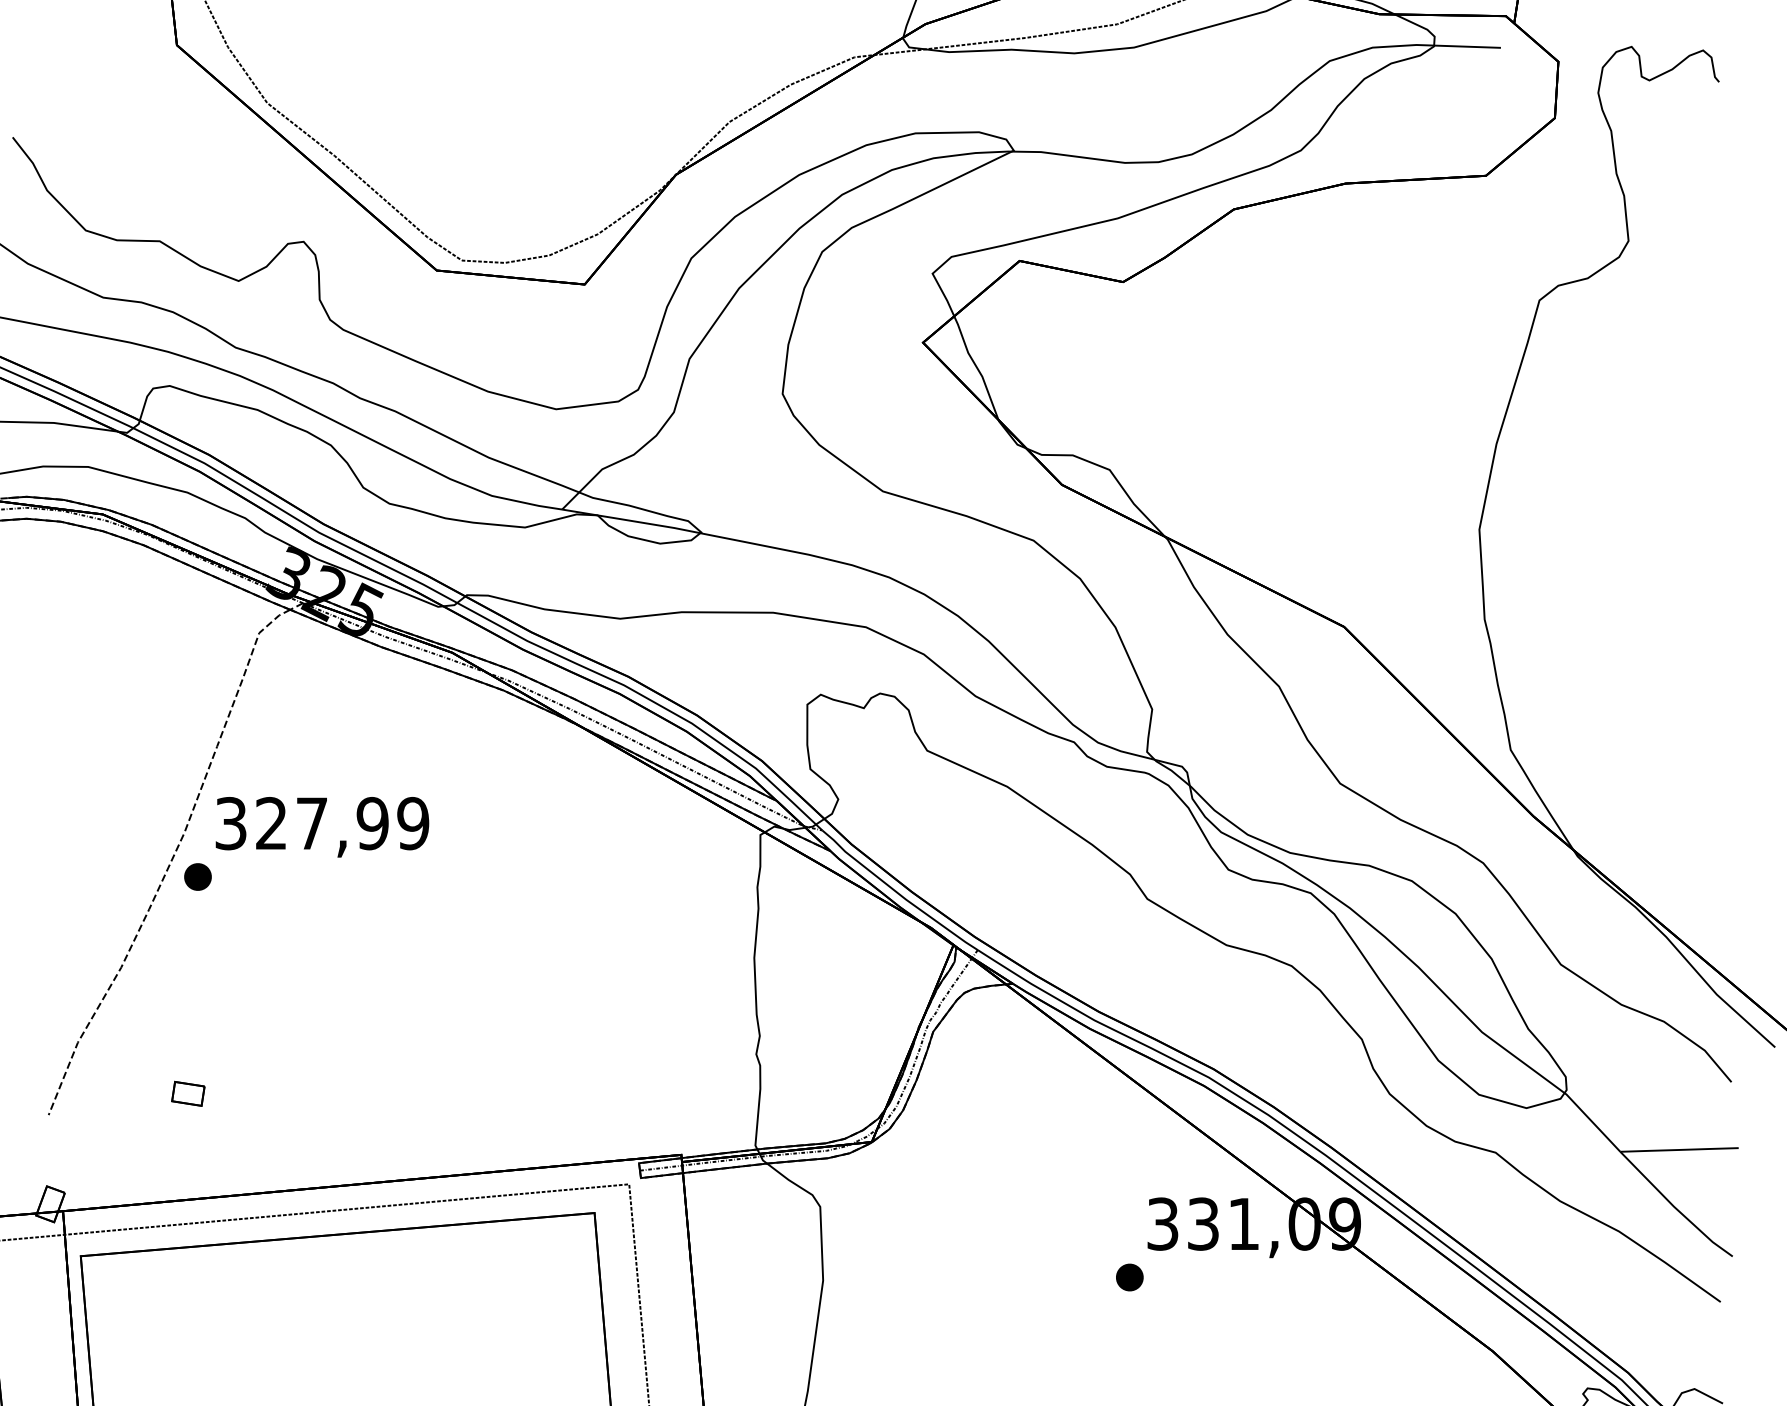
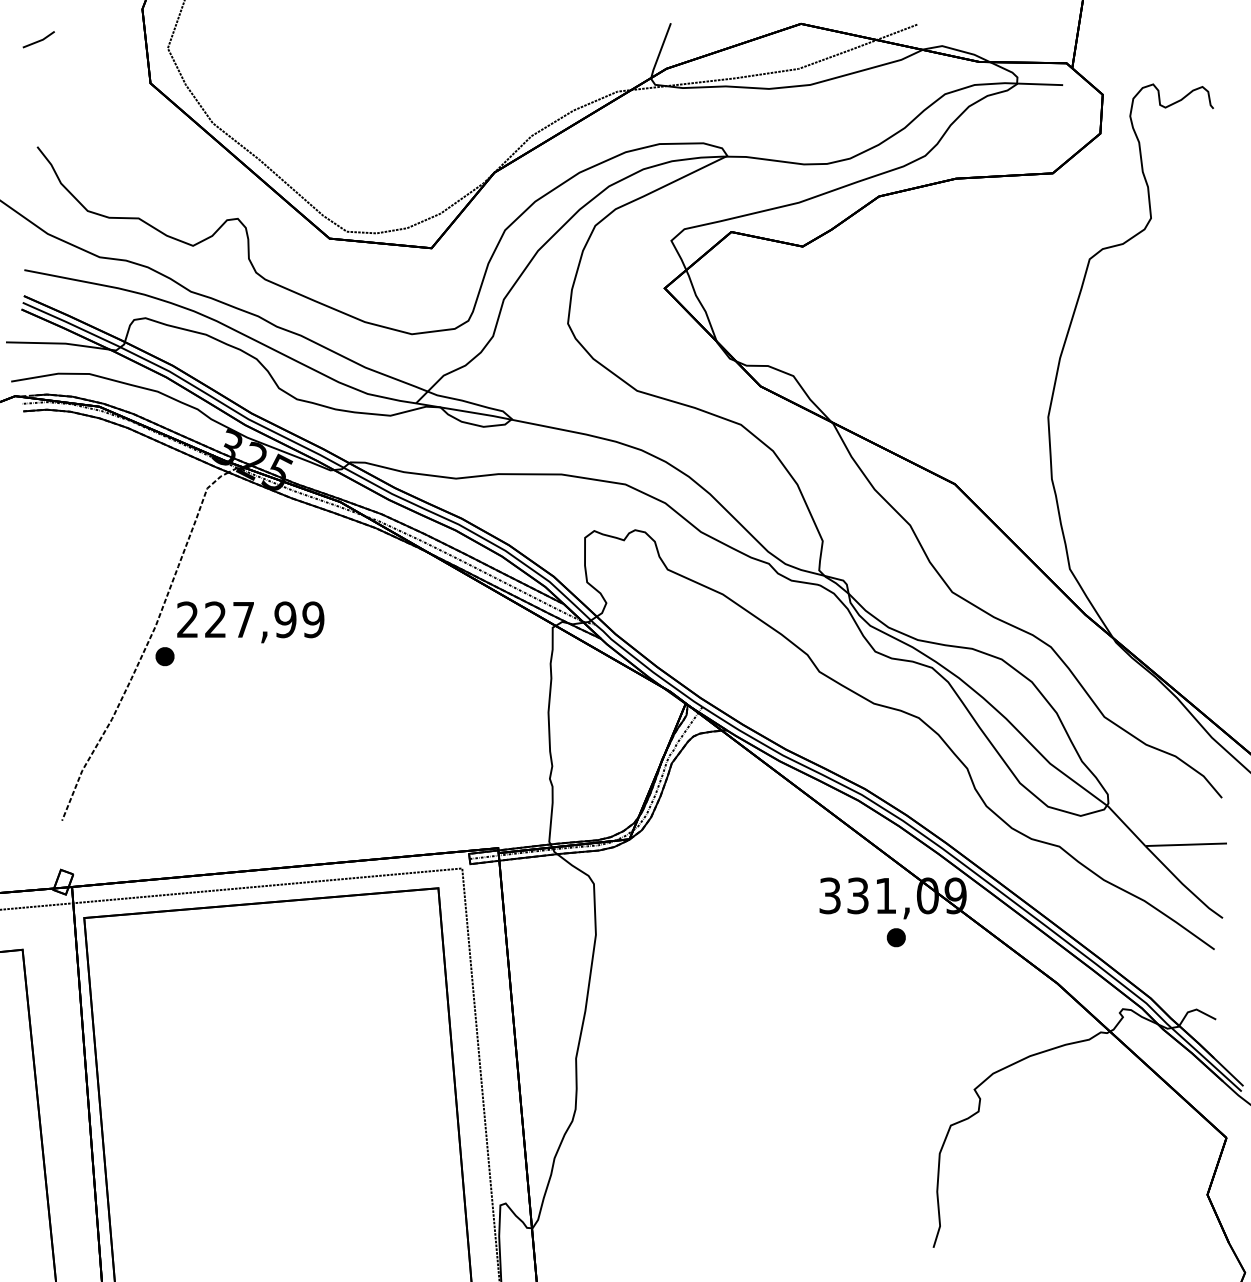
text: (230, 823) -> (187, 619), 327,99 -> 227,99
part: (188, 1092) -> (158, 805), removed
part: (1128, 1277) -> (895, 937), moved

